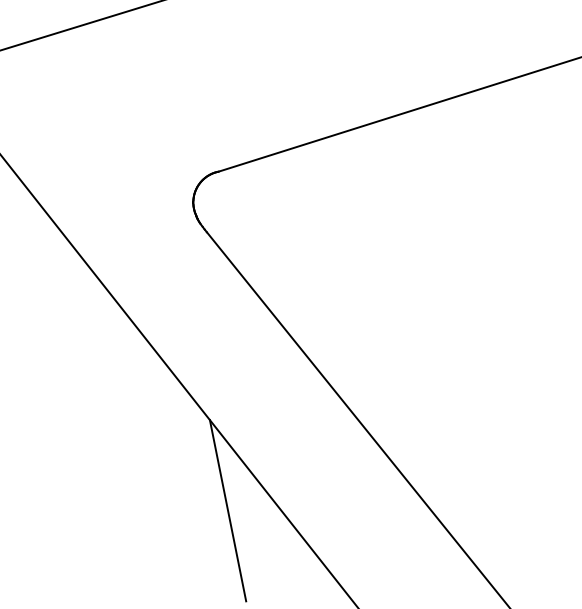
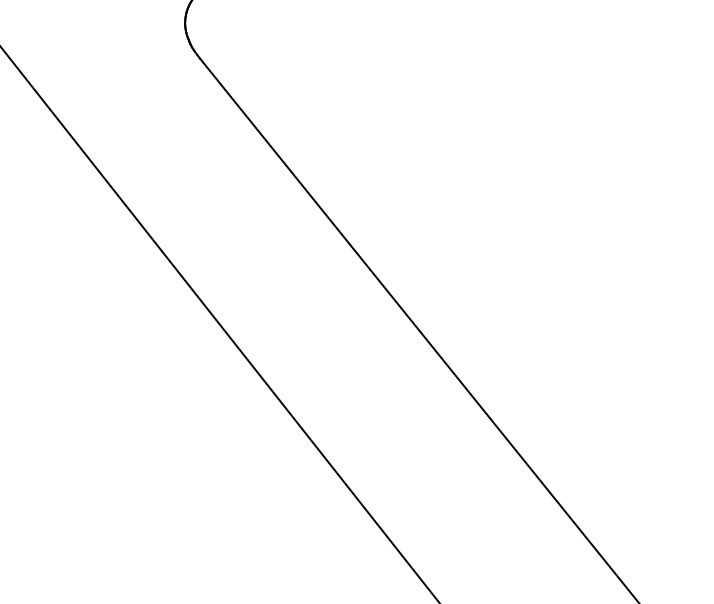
line: (227, 510) -> (229, 426), removed

